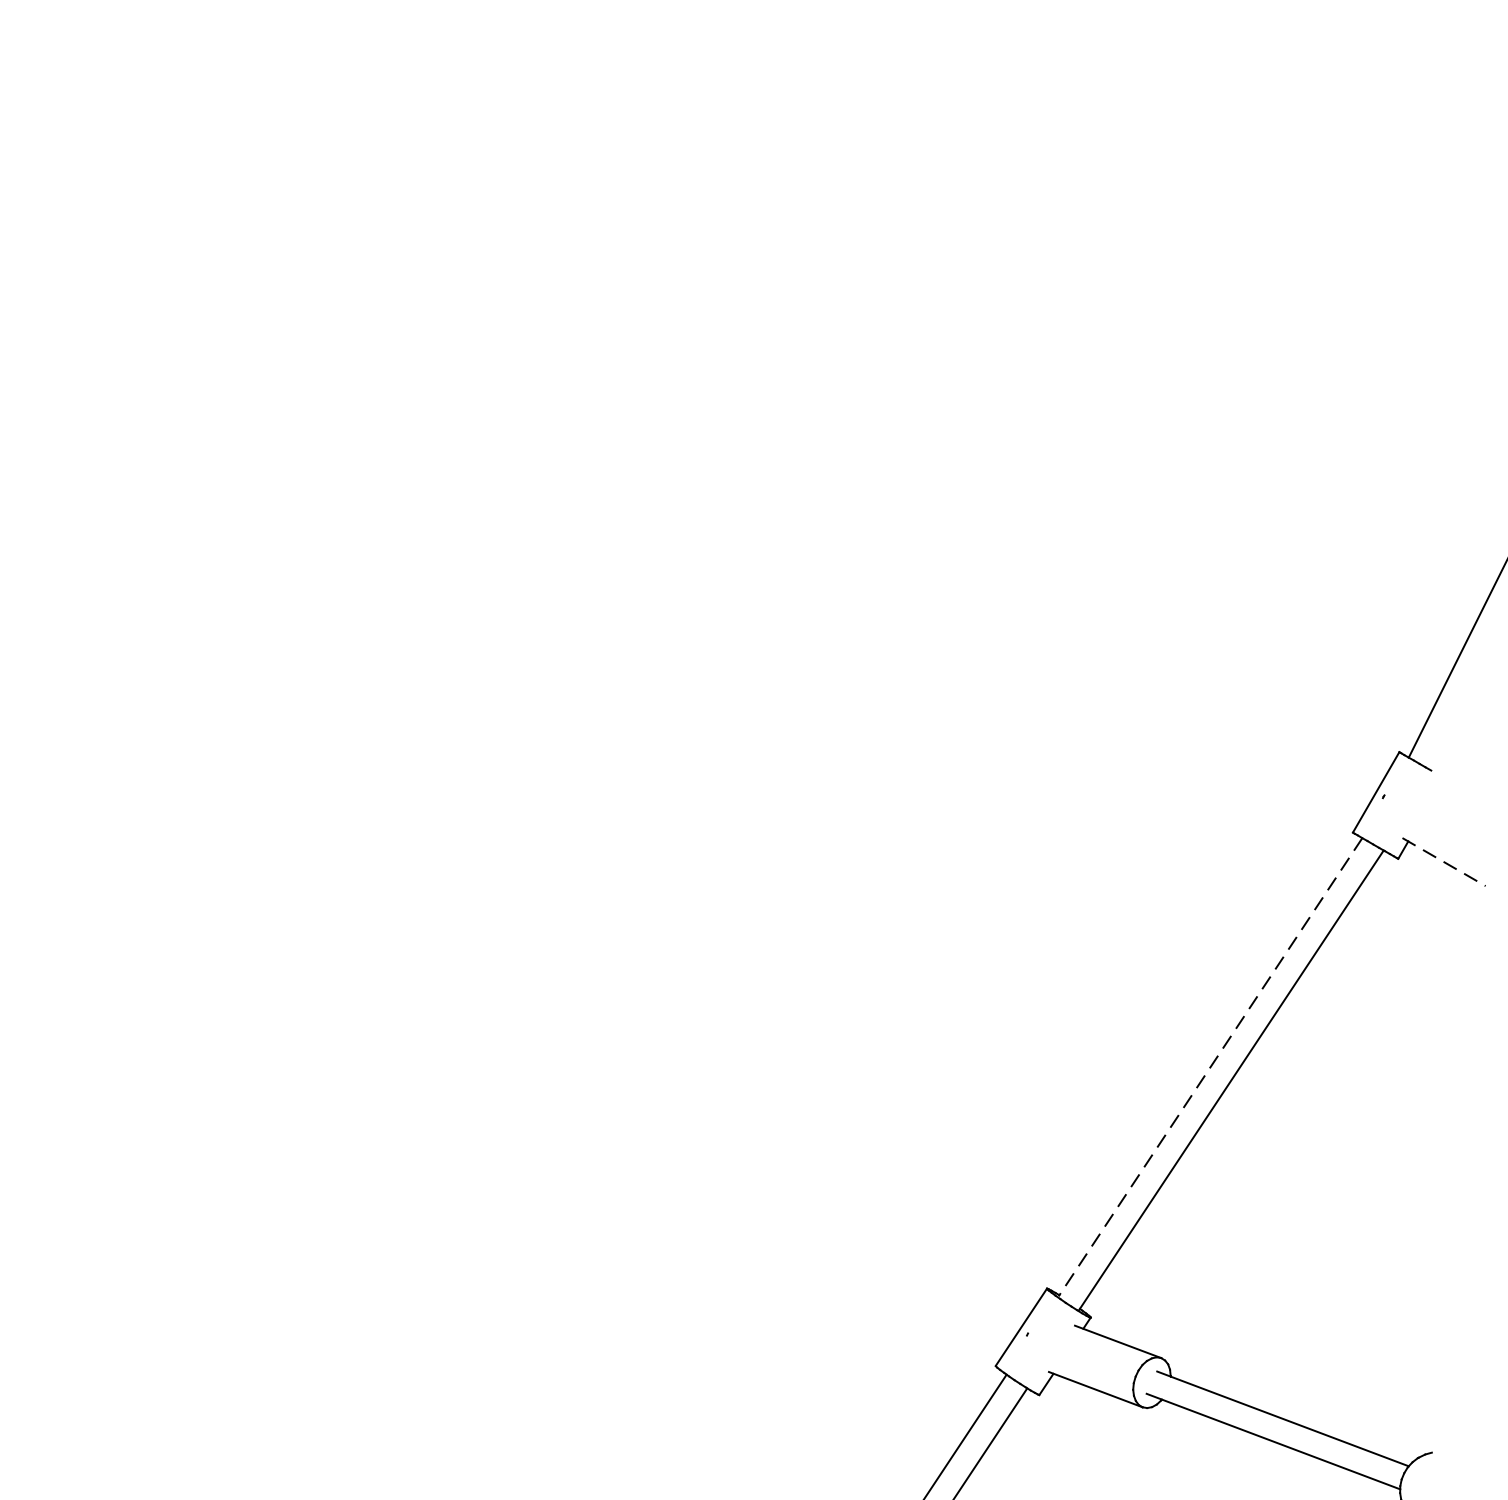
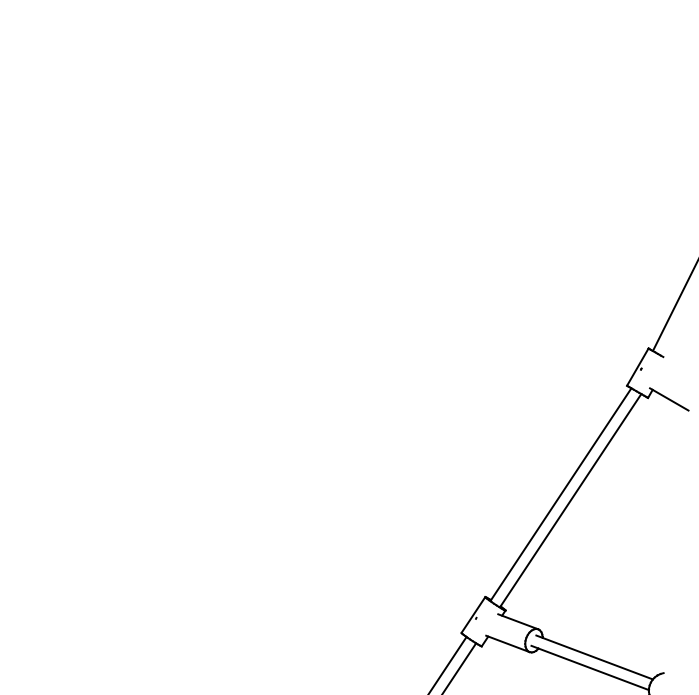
line: (1444, 862) -> (669, 399), dashed -> solid
line: (1209, 1067) -> (560, 494), dashed -> solid

